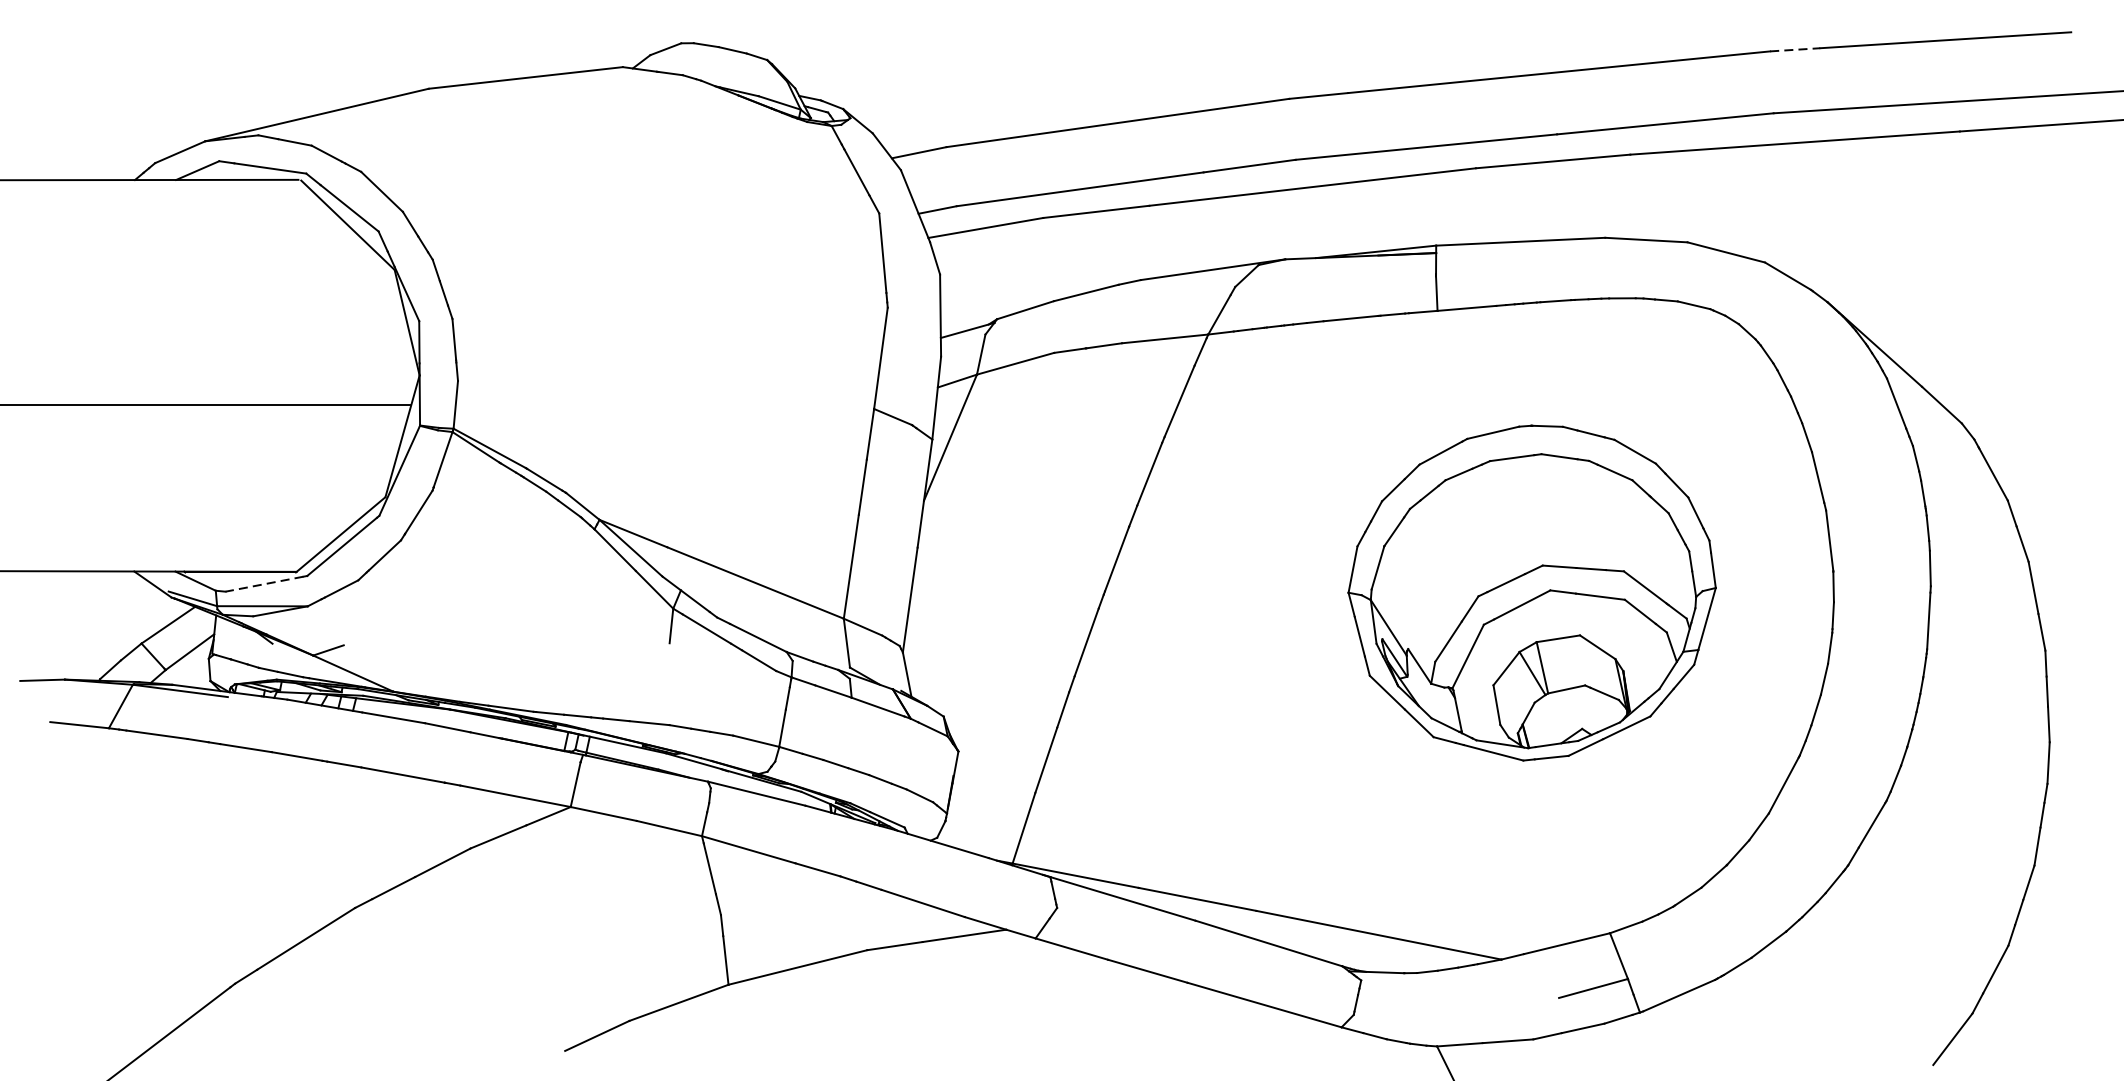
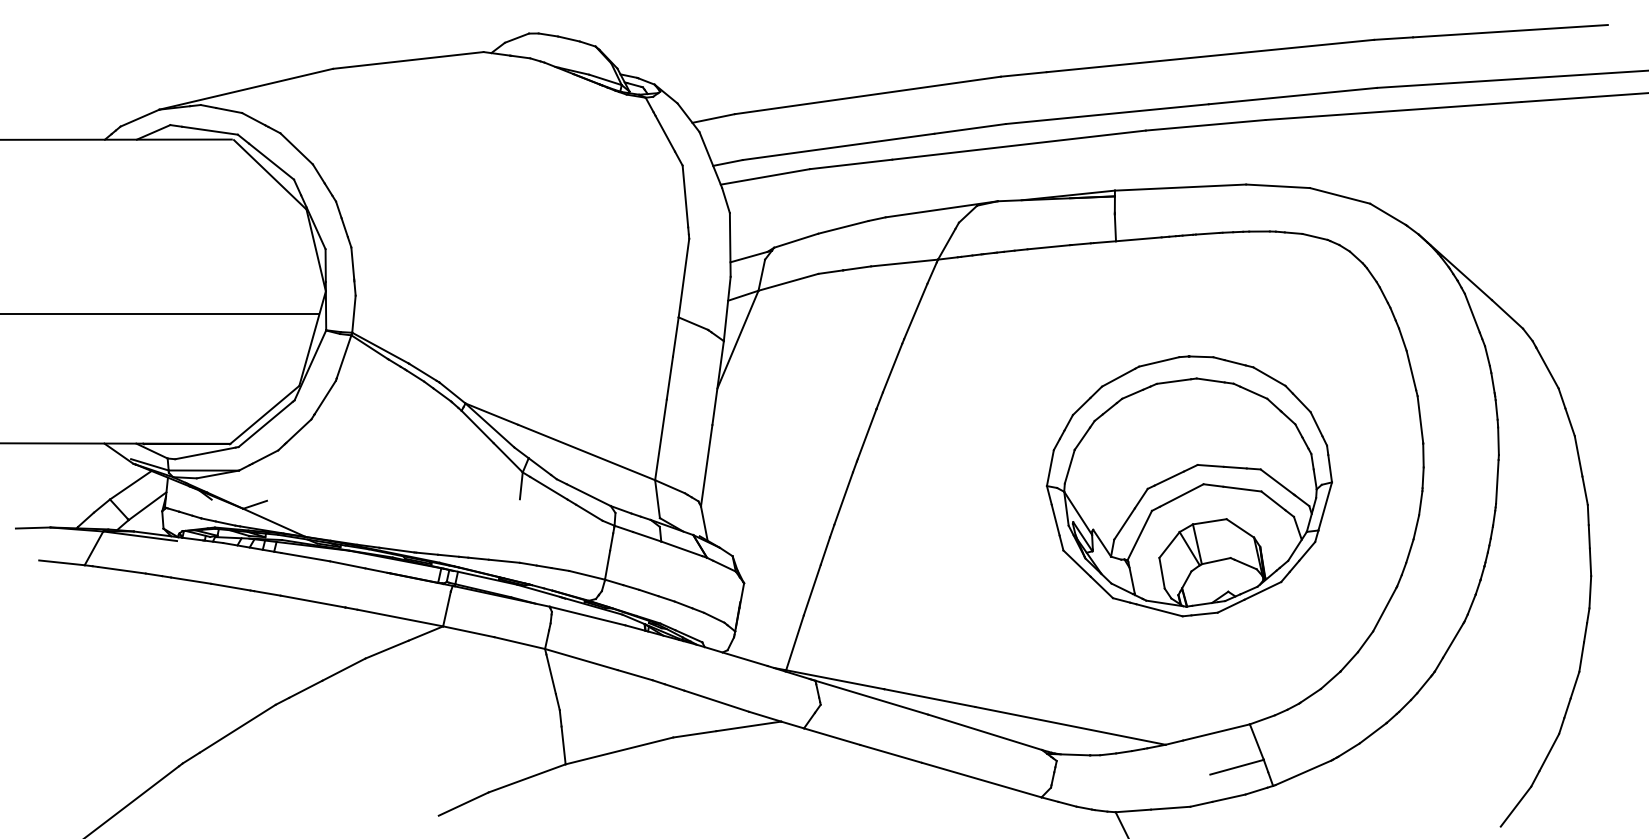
line: (1796, 49) -> (1394, 38), dashed -> solid
line: (264, 584) -> (205, 453), dashed -> solid
part: (1530, 593) -> (1188, 486), moved

